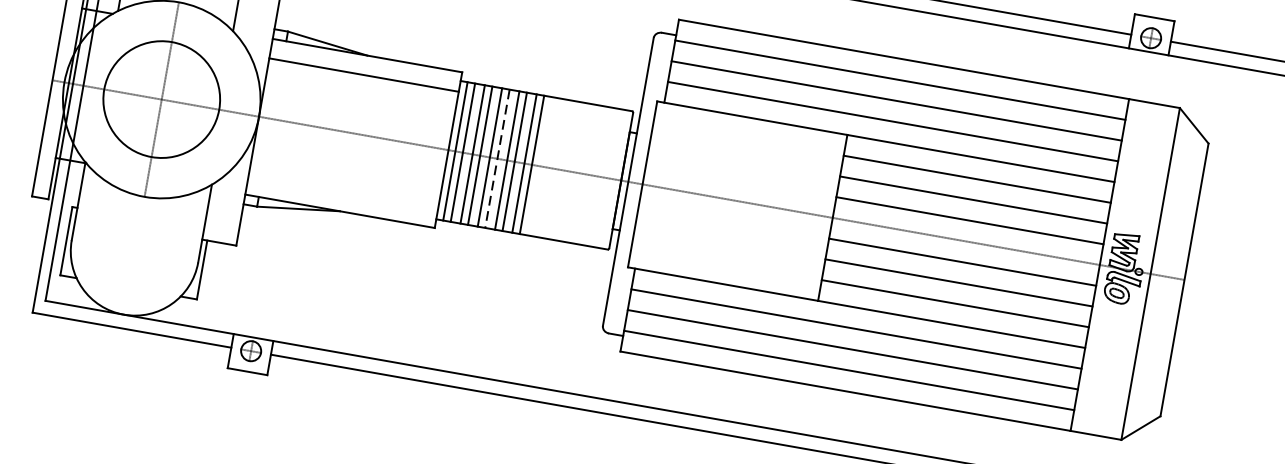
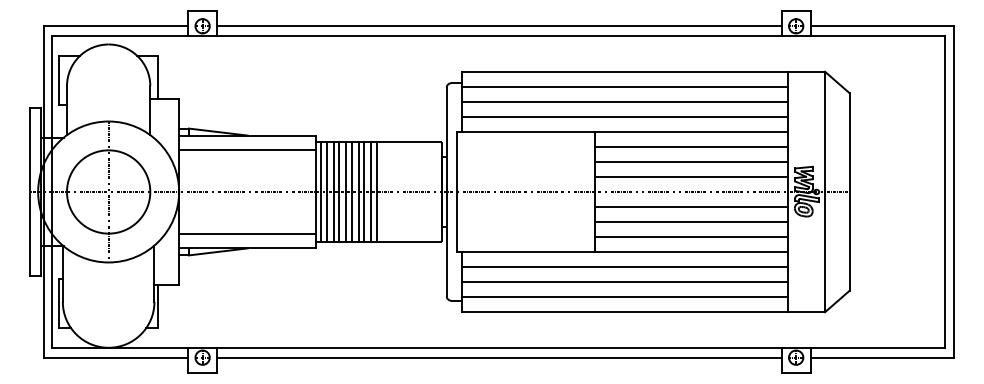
line: (496, 159) -> (351, 192), dashed -> solid
line: (343, 192) -> (247, 234), added

